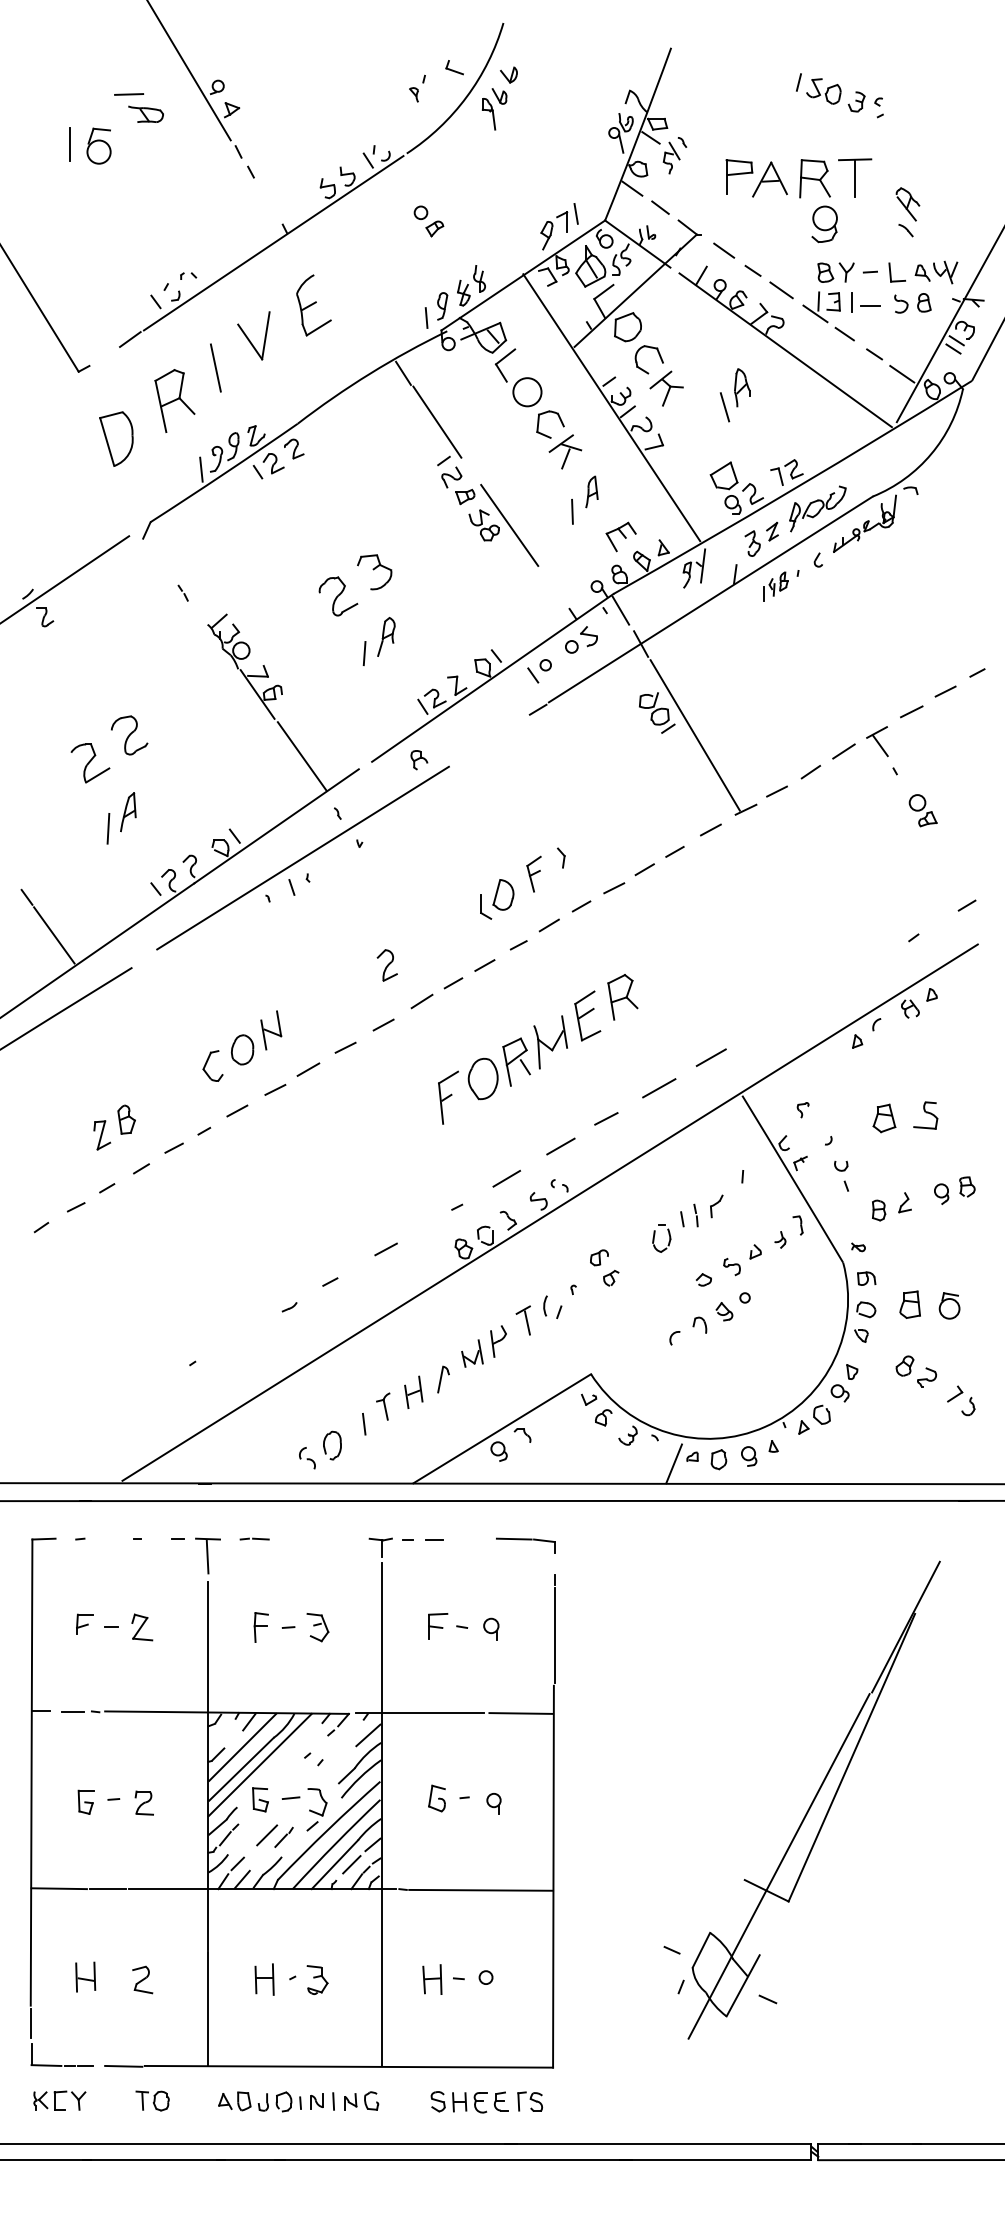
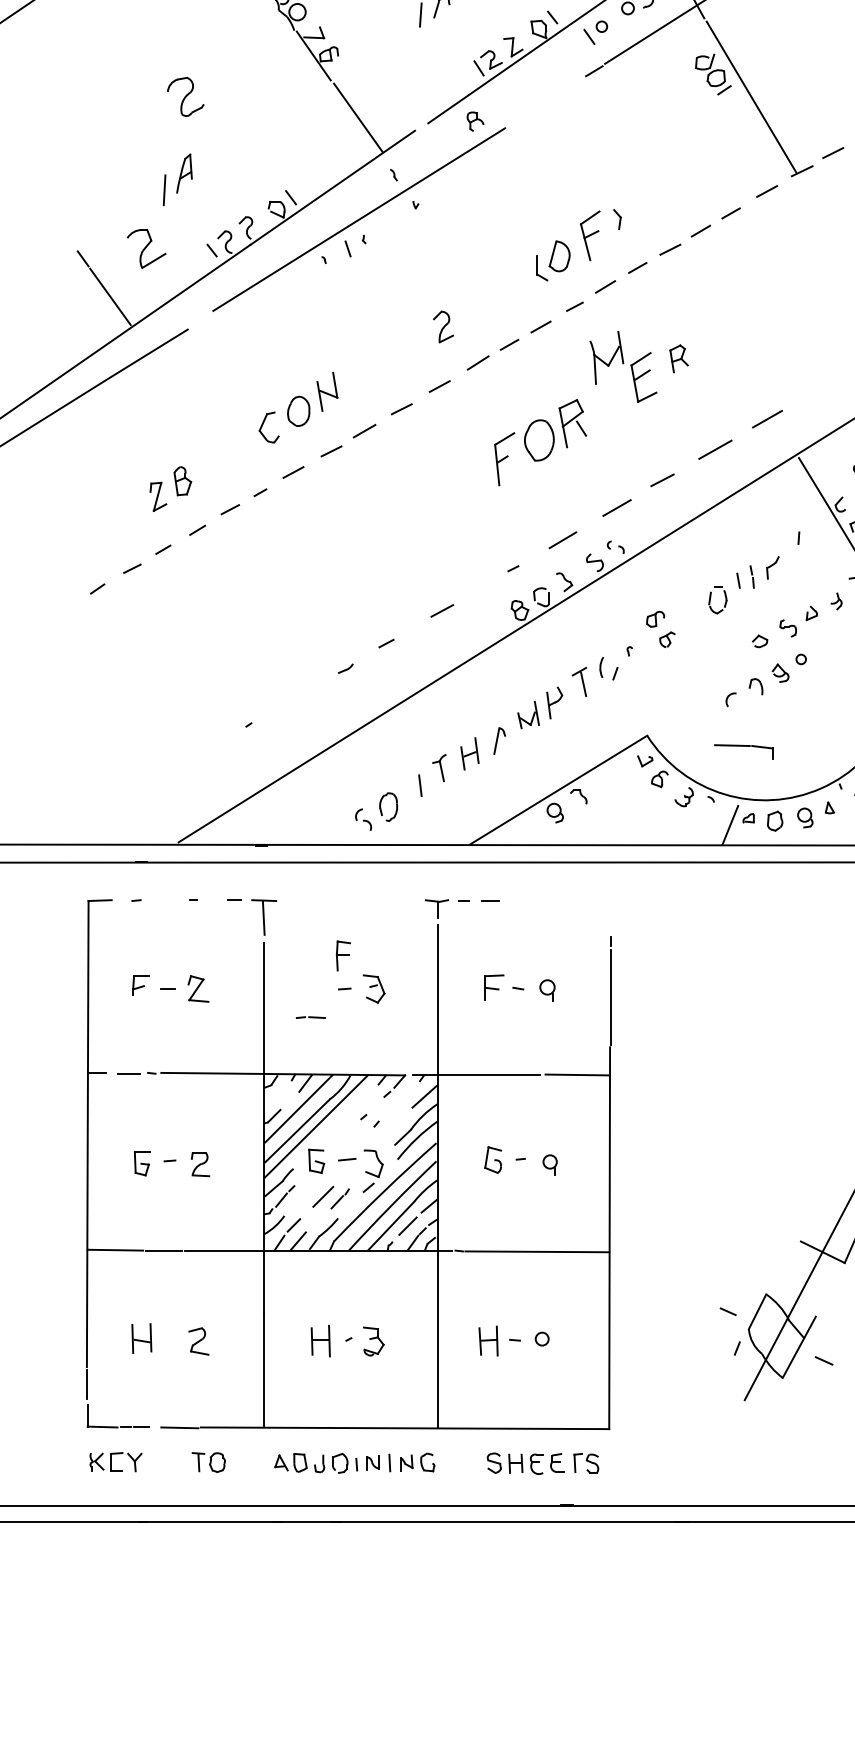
part: (90, 763) -> (146, 248), moved
part: (533, 873) -> (589, 234), size x1.4
part: (622, 997) -> (678, 358), size x0.6
part: (550, 1042) -> (606, 357), moved
part: (254, 1538) -> (310, 1016), moved
part: (525, 1545) -> (743, 751), moved
part: (260, 1627) -> (342, 955), moved

